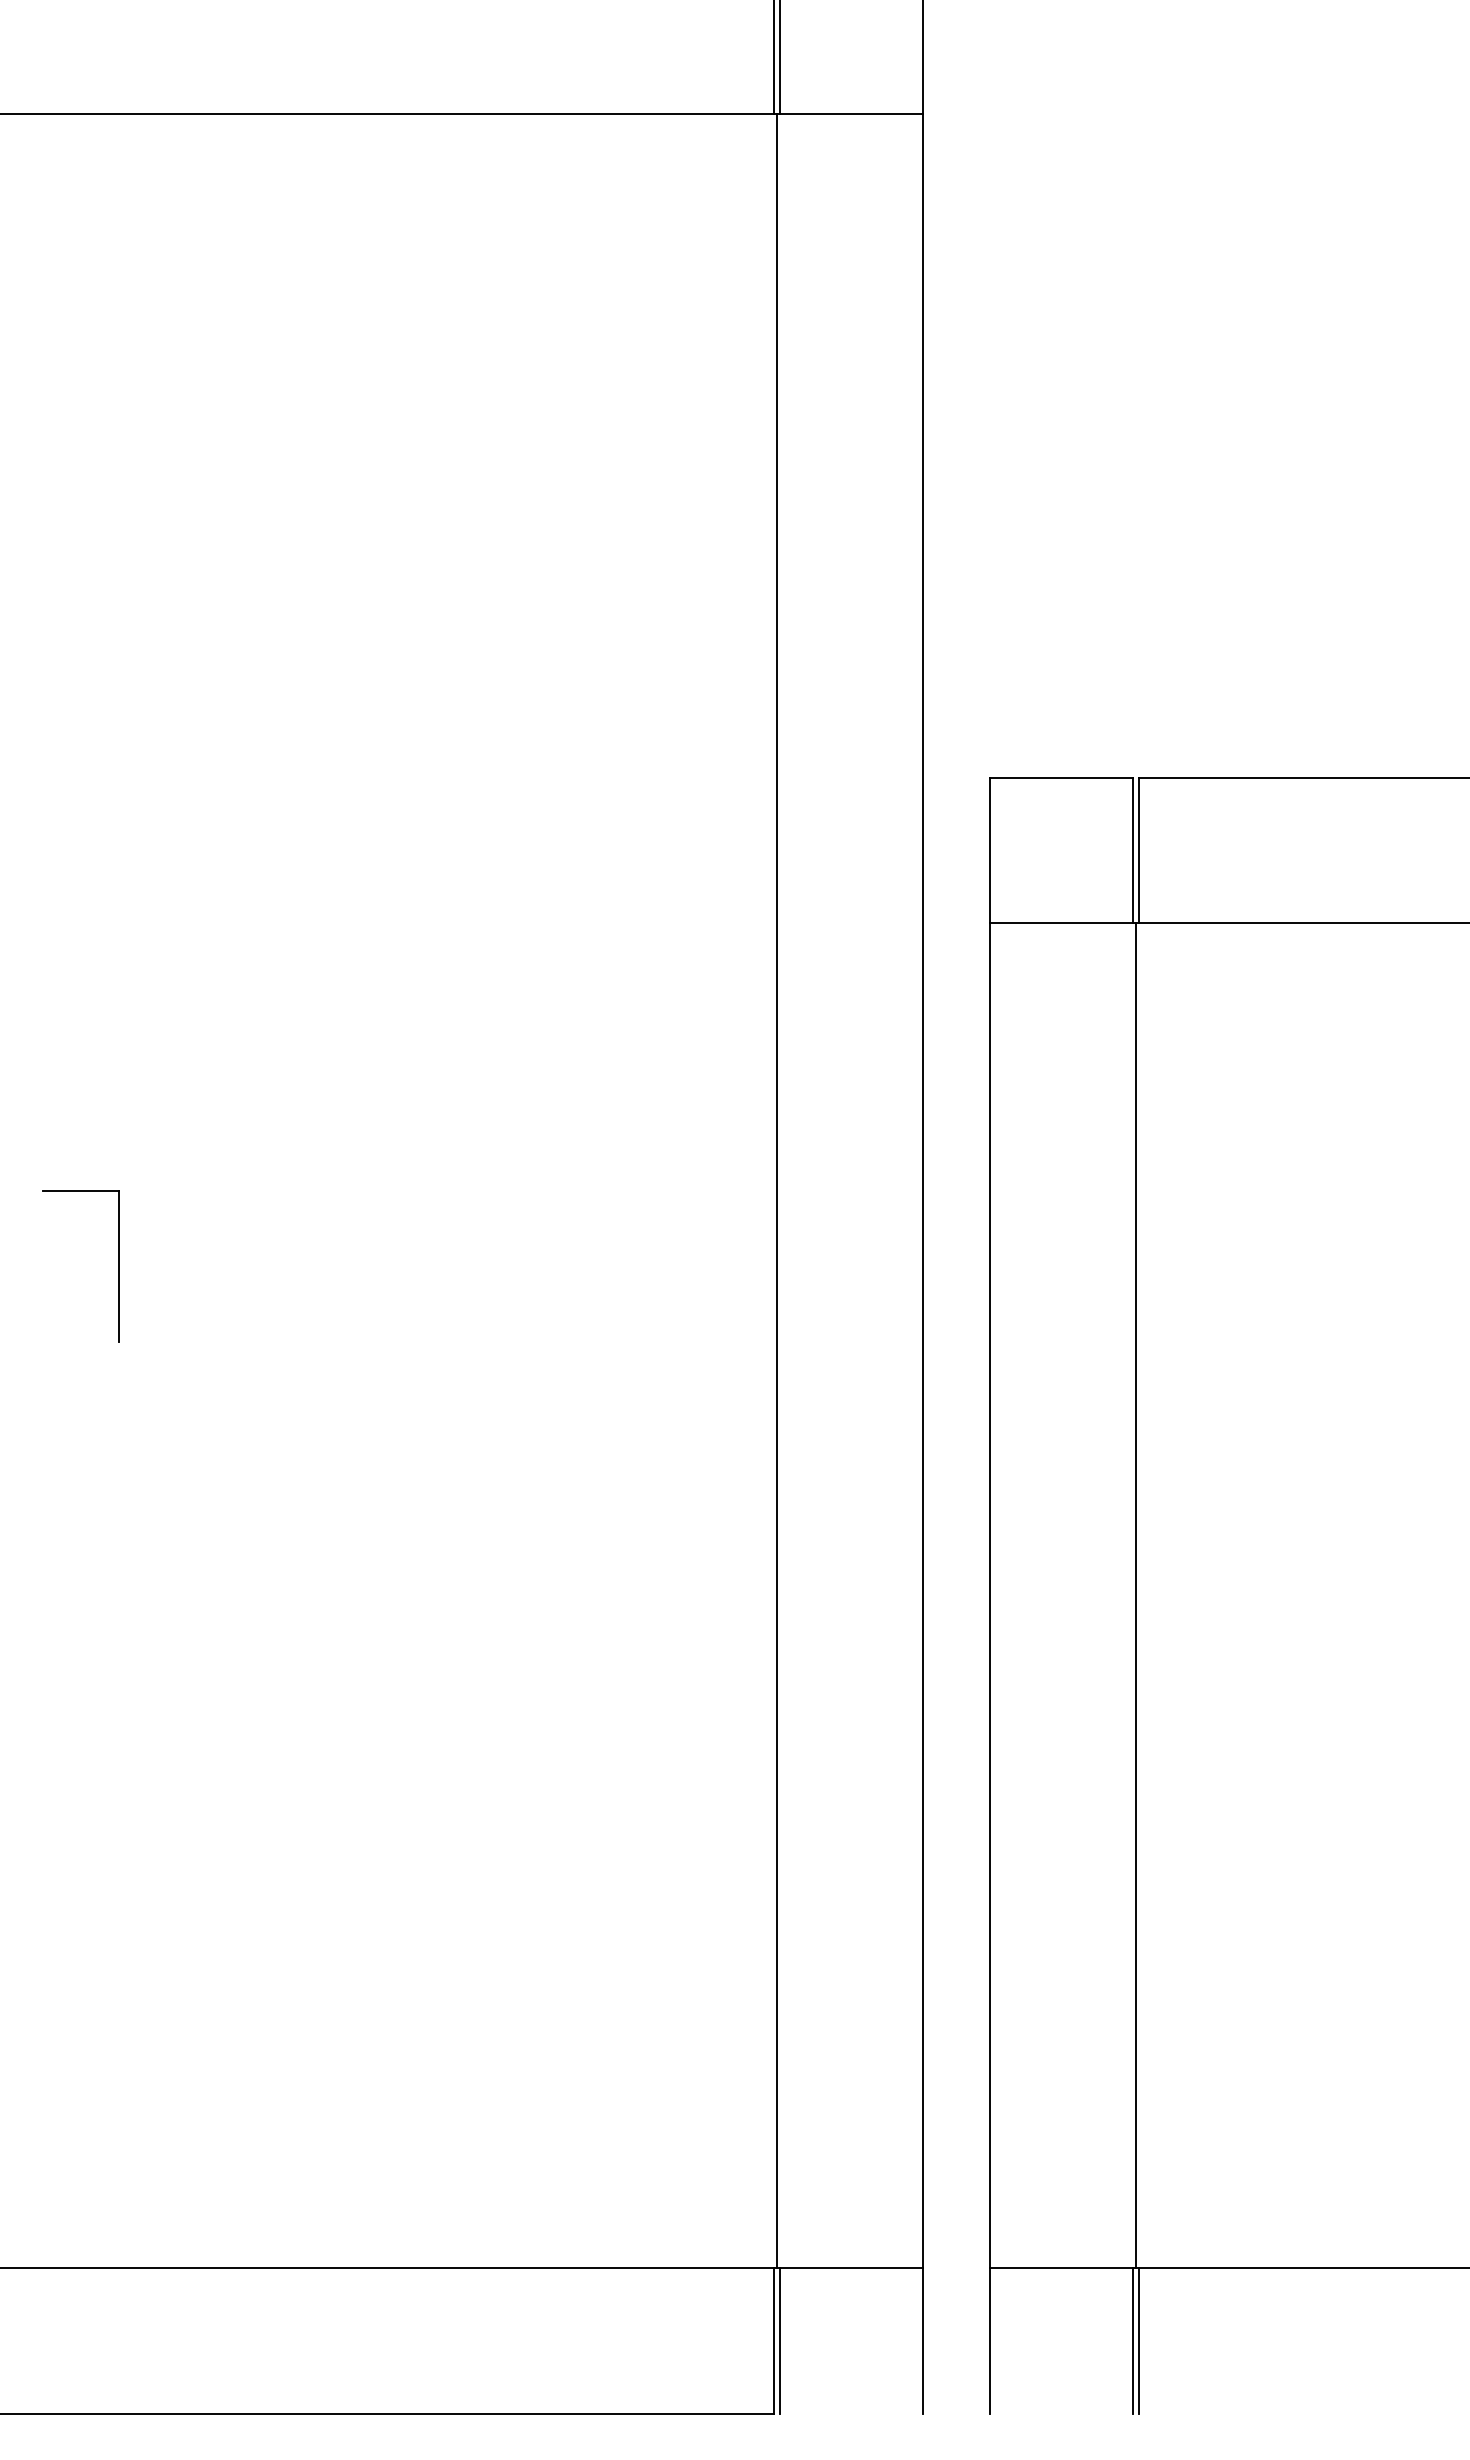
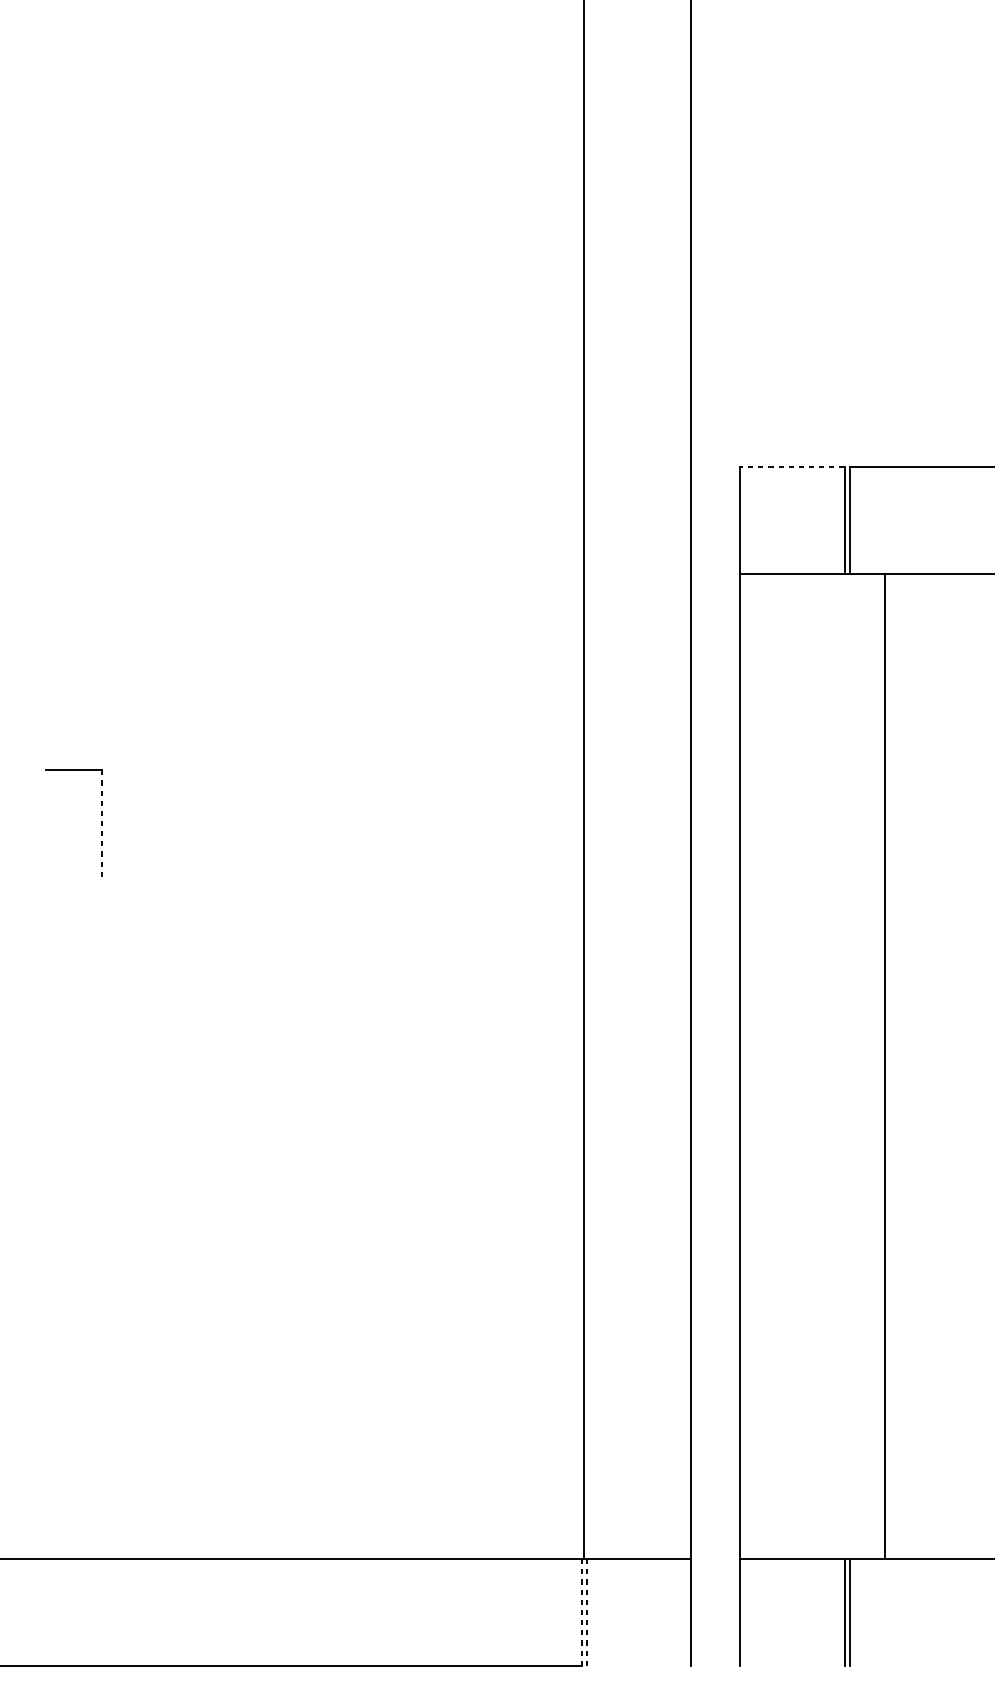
line: (1060, 777) -> (791, 467), solid -> dashed
line: (118, 1266) -> (101, 825), solid -> dashed
line: (1136, 1595) -> (885, 1066), moved
line: (773, 2340) -> (581, 1612), solid -> dashed
line: (780, 2340) -> (586, 1612), solid -> dashed

